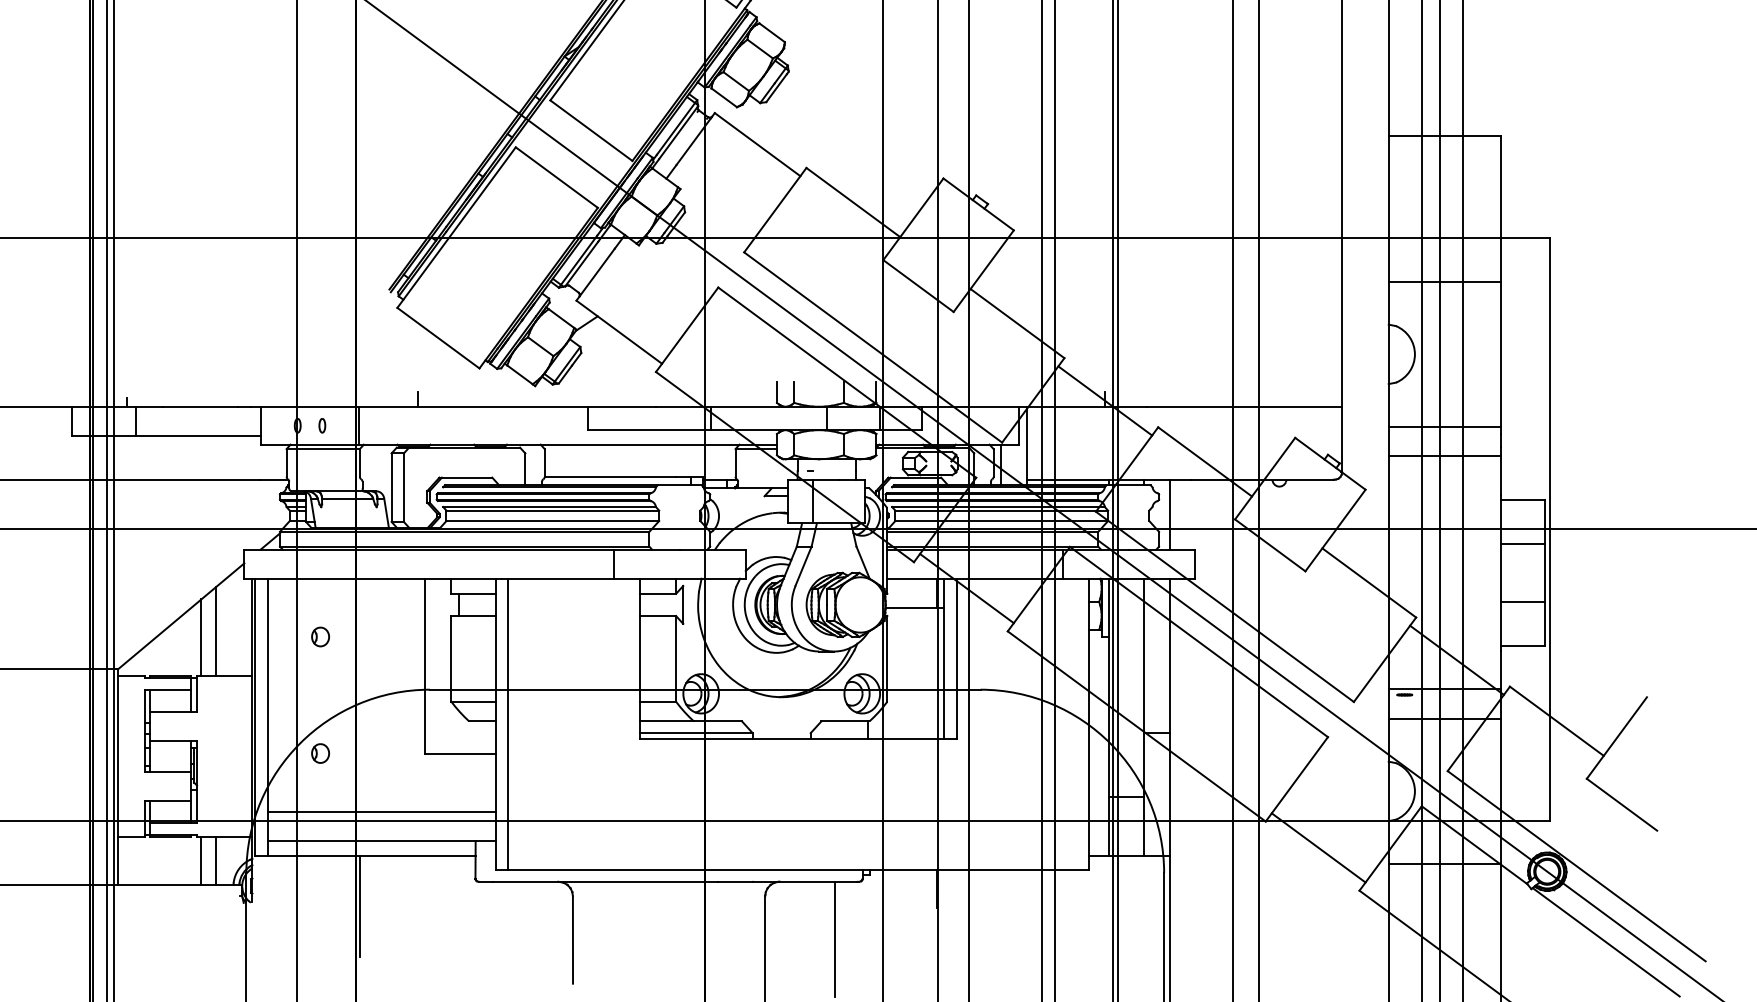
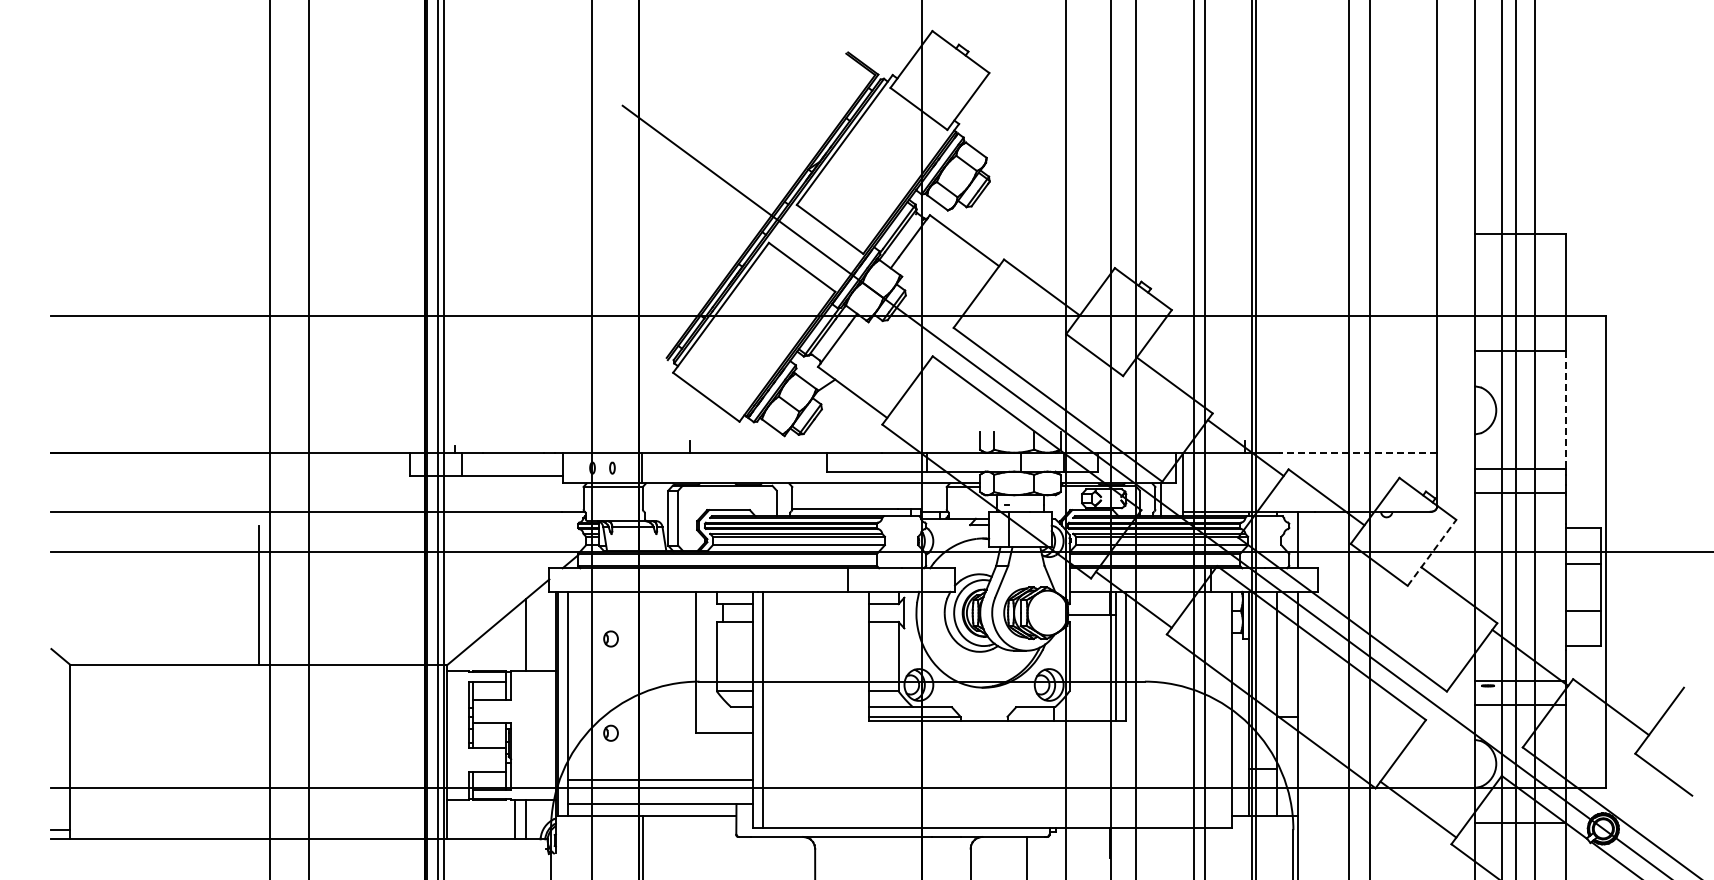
line: (1500, 354) -> (1565, 410), solid -> dashed
line: (1244, 406) -> (1358, 452), solid -> dashed
line: (1336, 530) -> (1432, 552), solid -> dashed
line: (201, 637) -> (514, 639), removed

